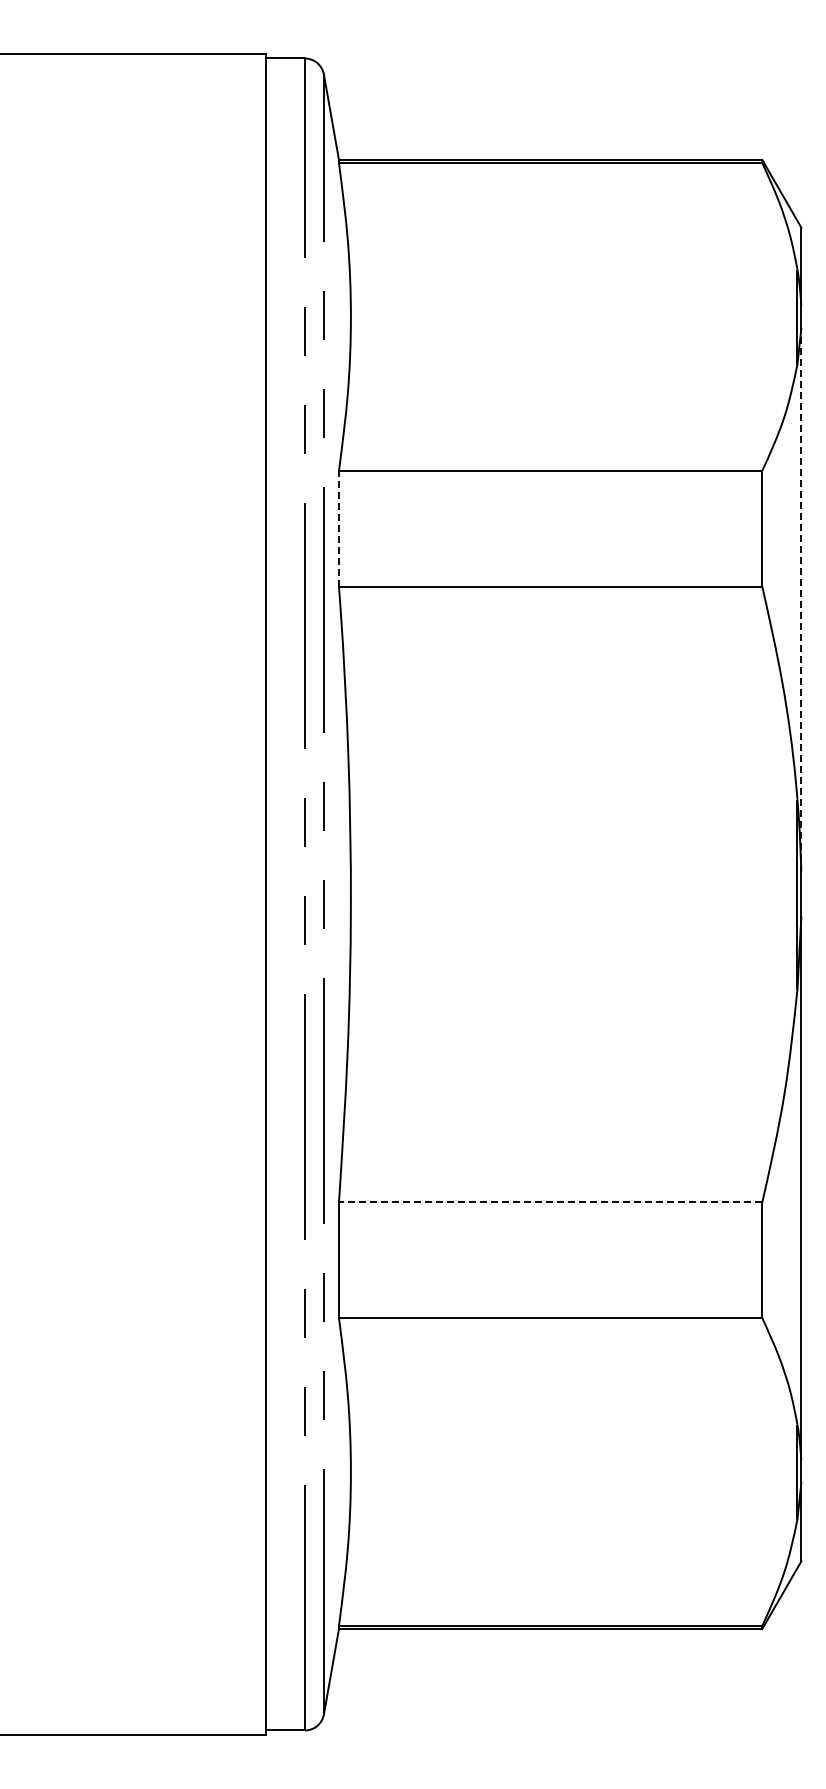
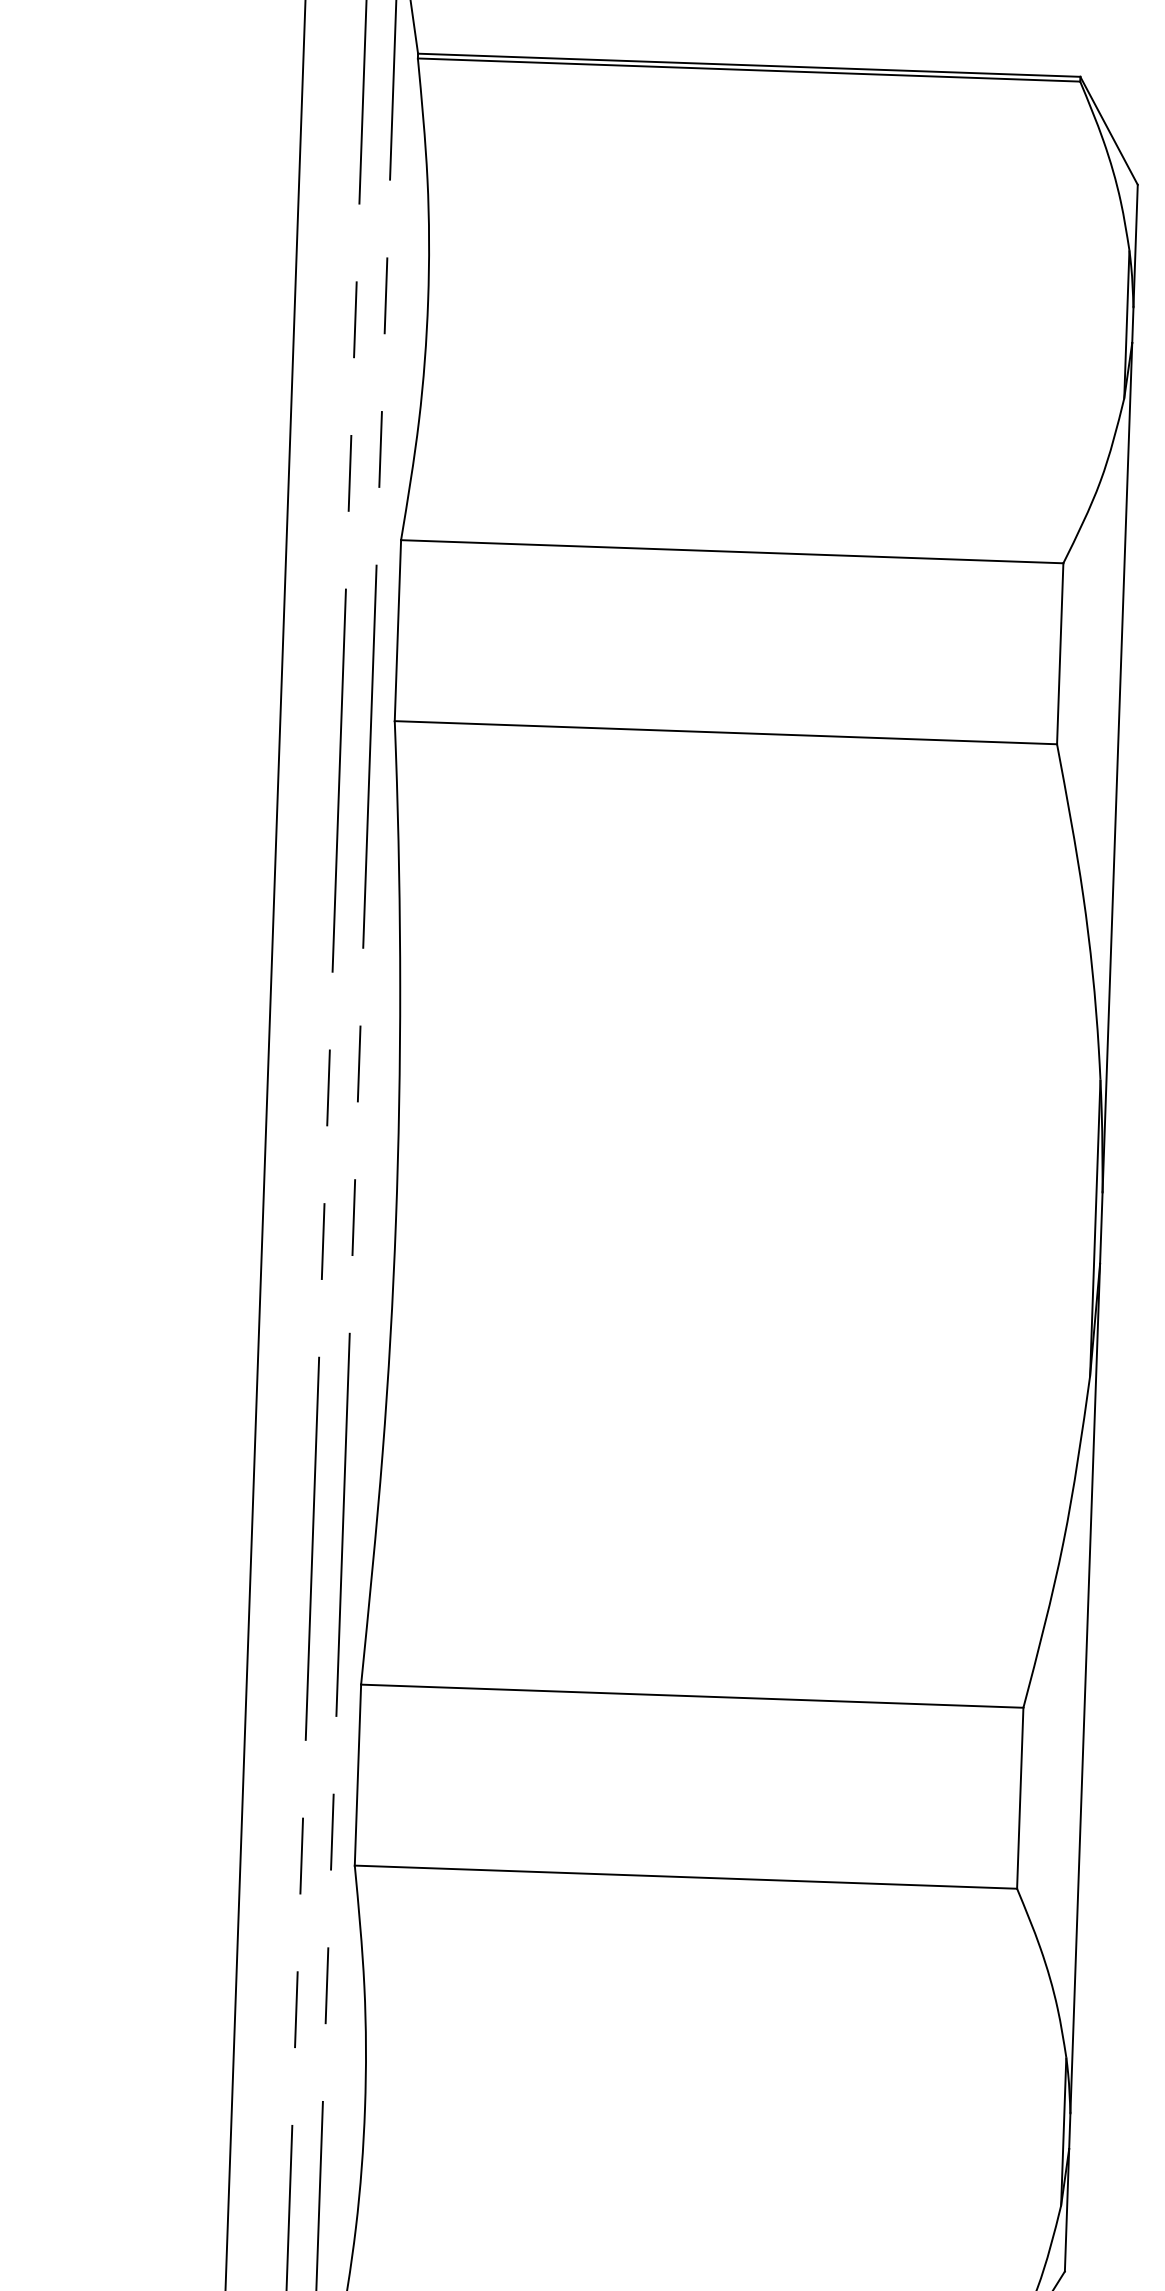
line: (338, 528) -> (397, 630), dashed -> solid
line: (801, 599) -> (1117, 766), dashed -> solid
line: (550, 1202) -> (692, 1696), dashed -> solid

